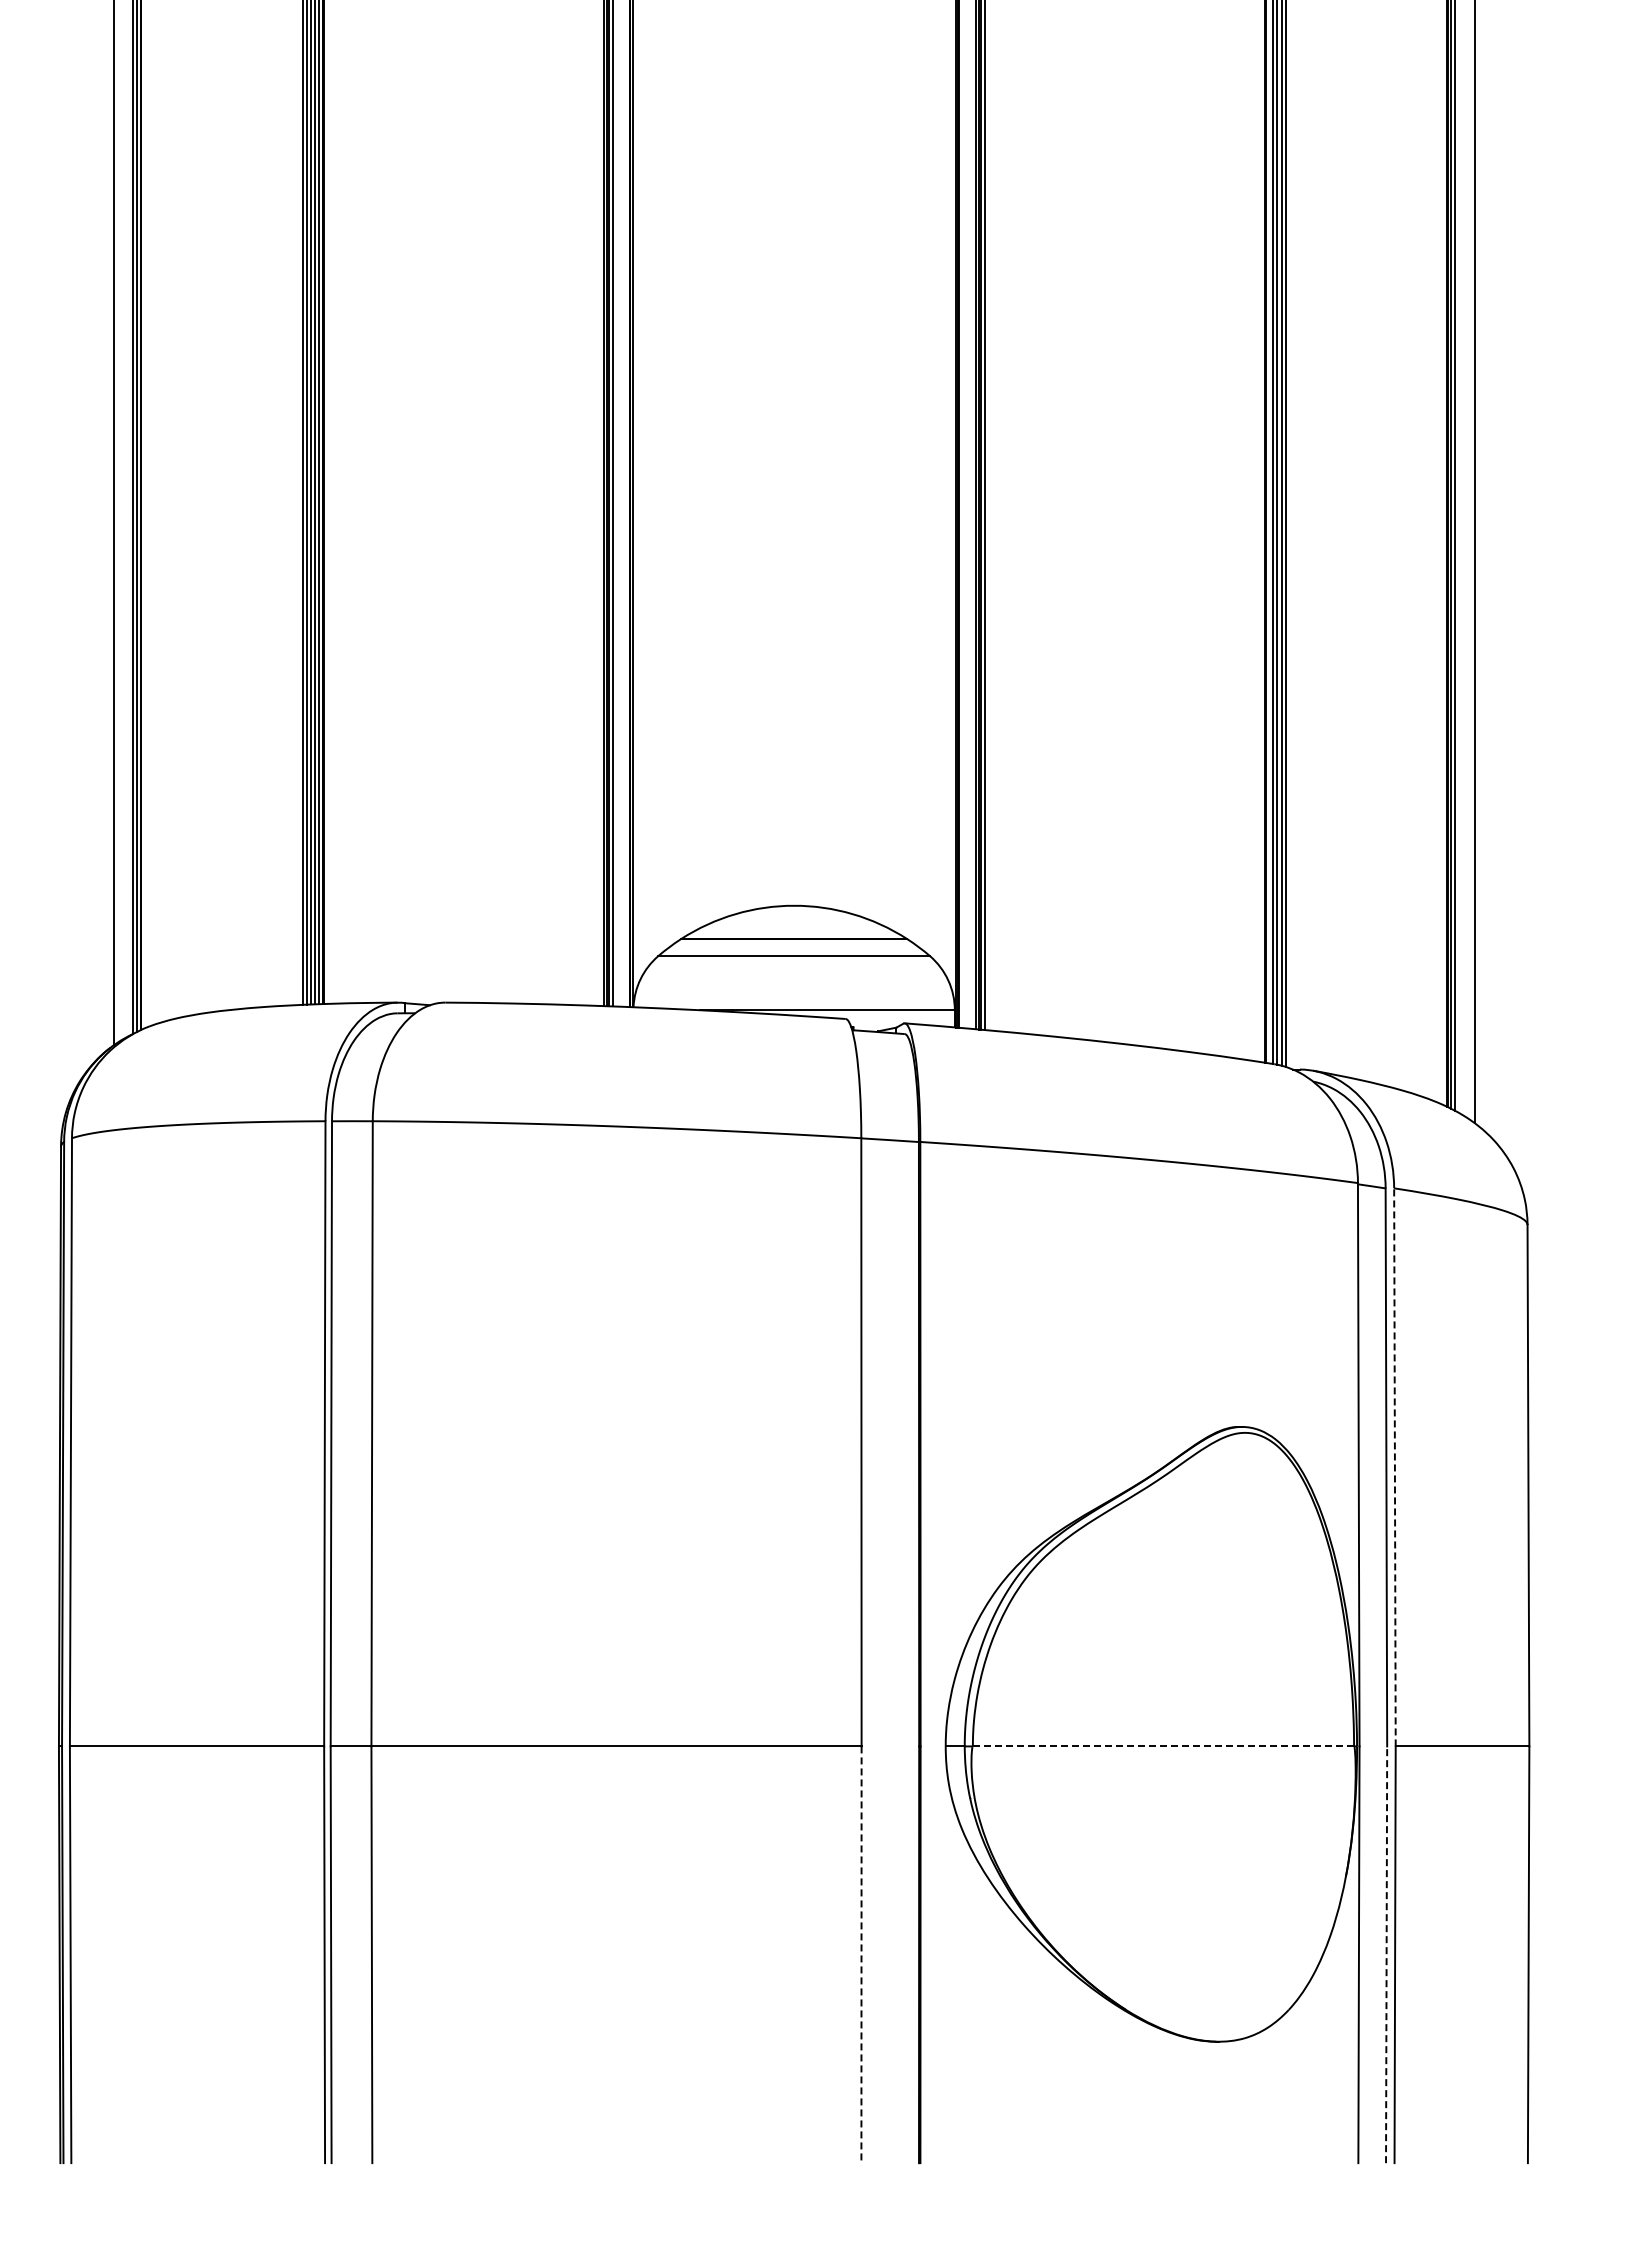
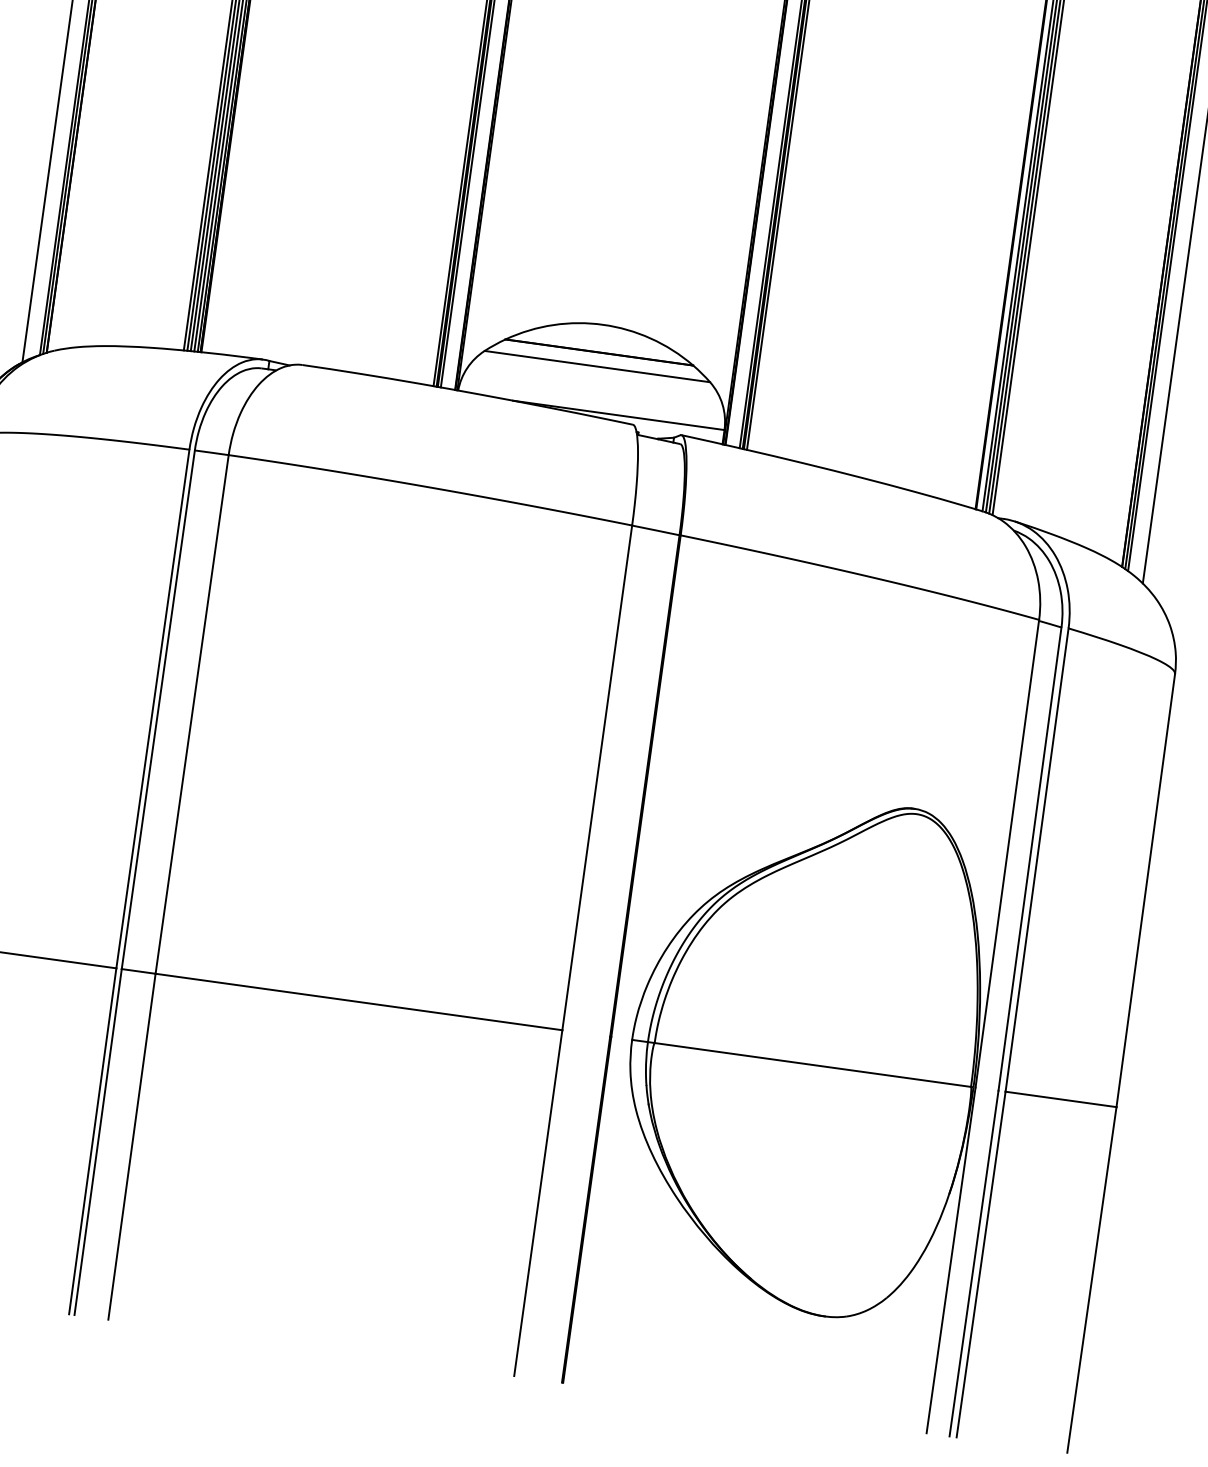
line: (1394, 1466) -> (1036, 859), dashed -> solid
line: (1163, 1746) -> (812, 1065), dashed -> solid
line: (1386, 1954) -> (973, 1263), dashed -> solid
line: (861, 1955) -> (538, 1203), dashed -> solid

